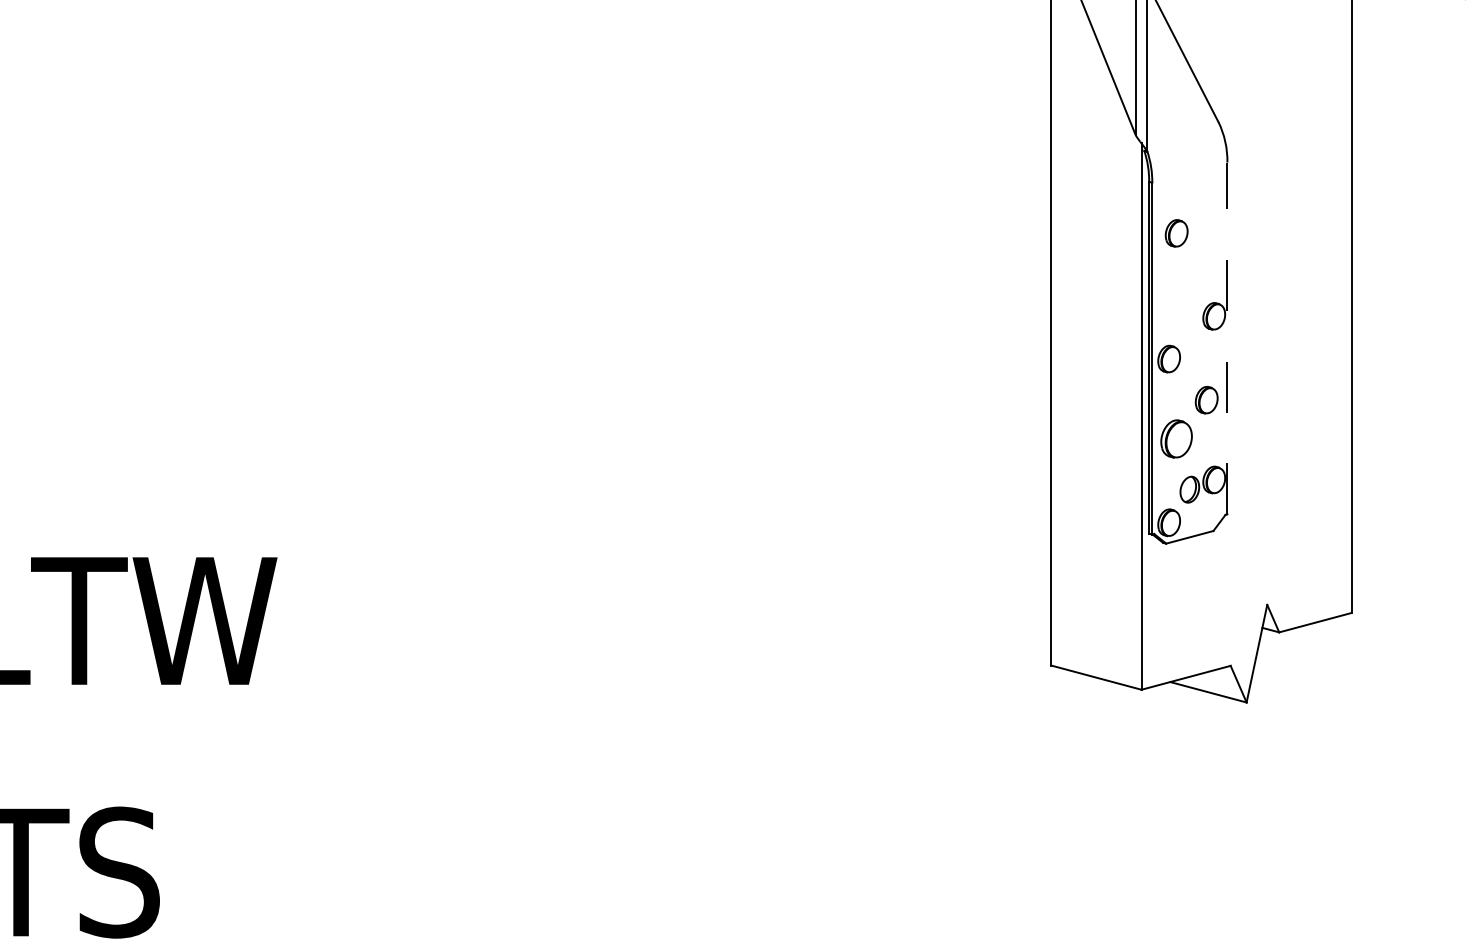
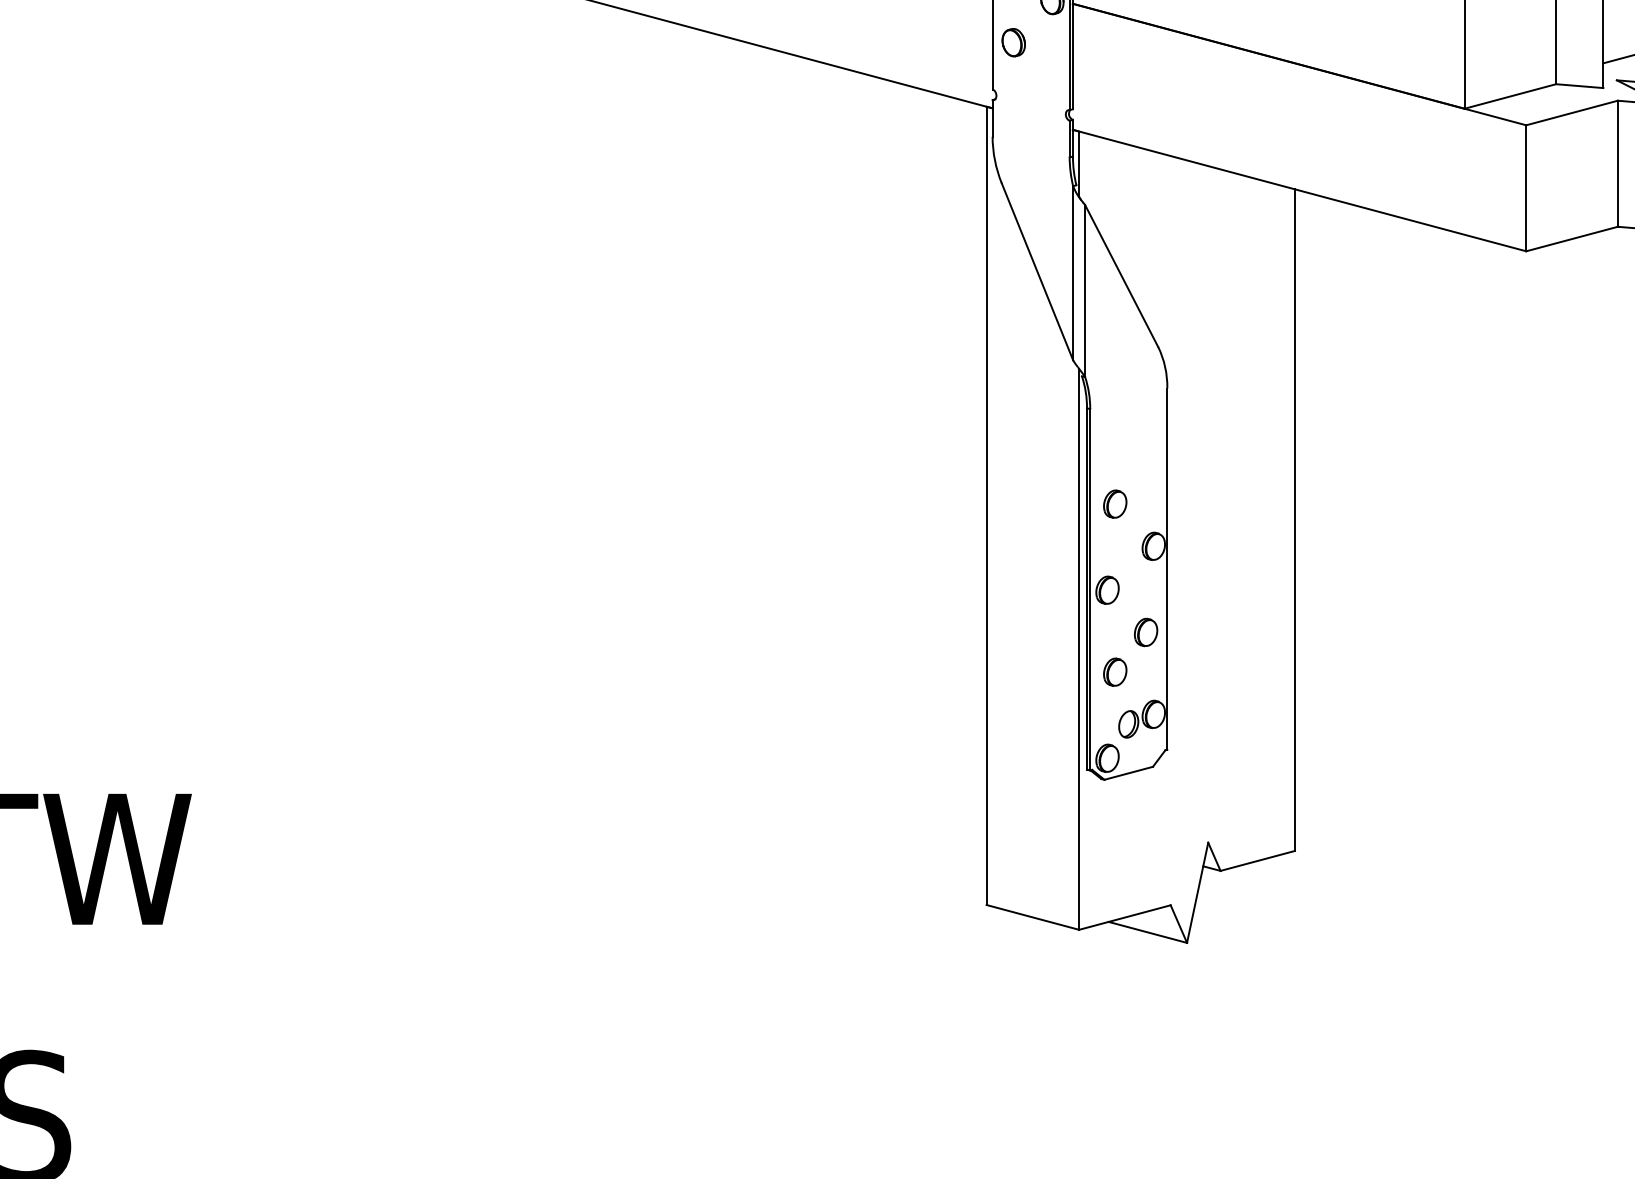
part: (1176, 232) -> (1115, 503), moved
line: (1227, 338) -> (1167, 569), dashed -> solid
part: (1176, 438) -> (1115, 671), size x0.71

